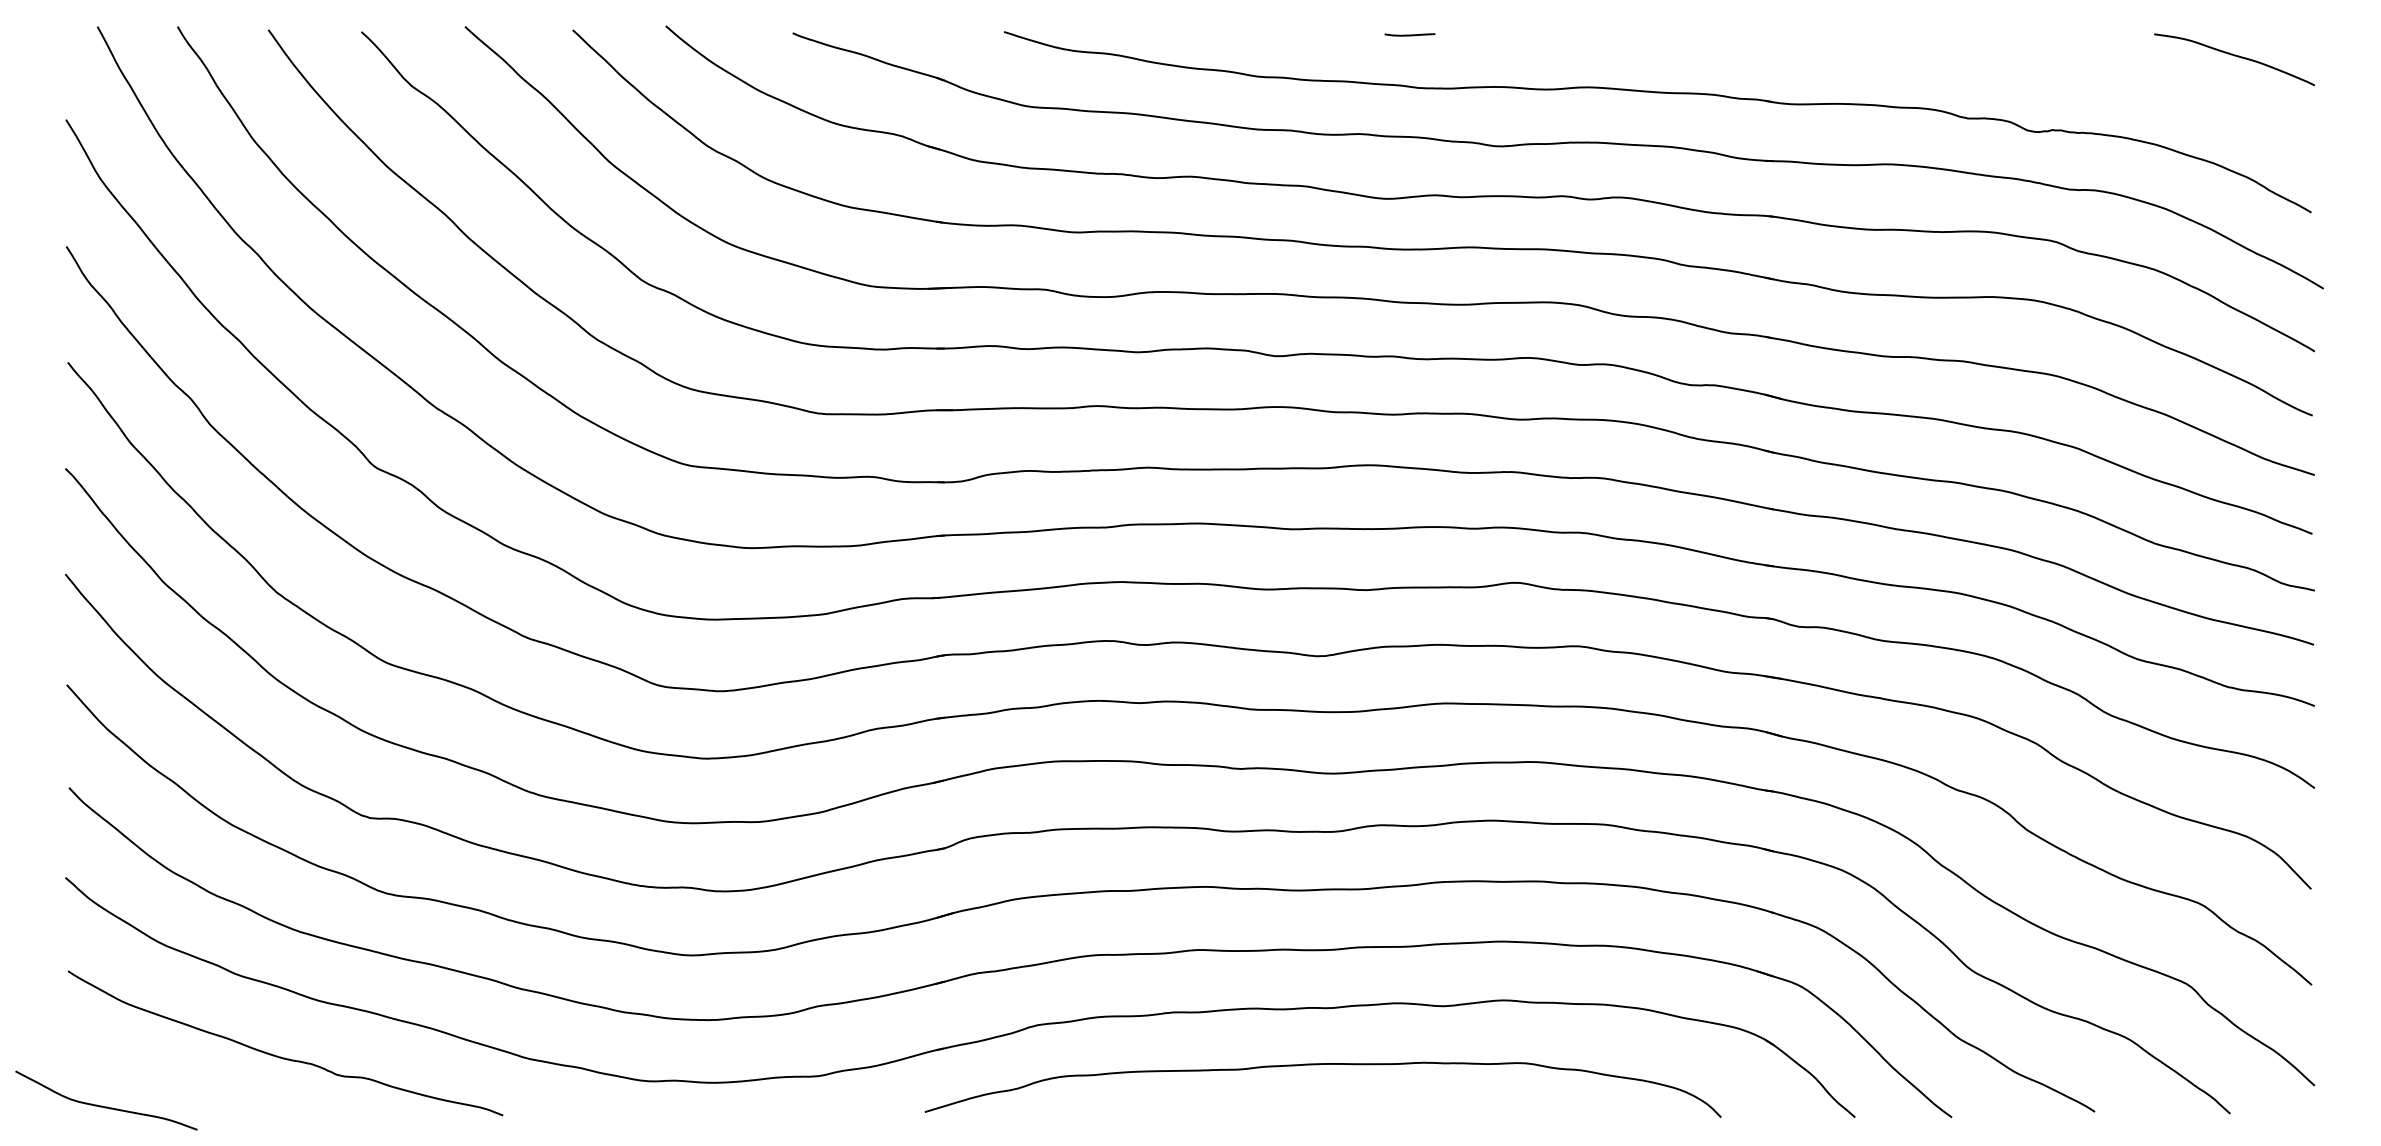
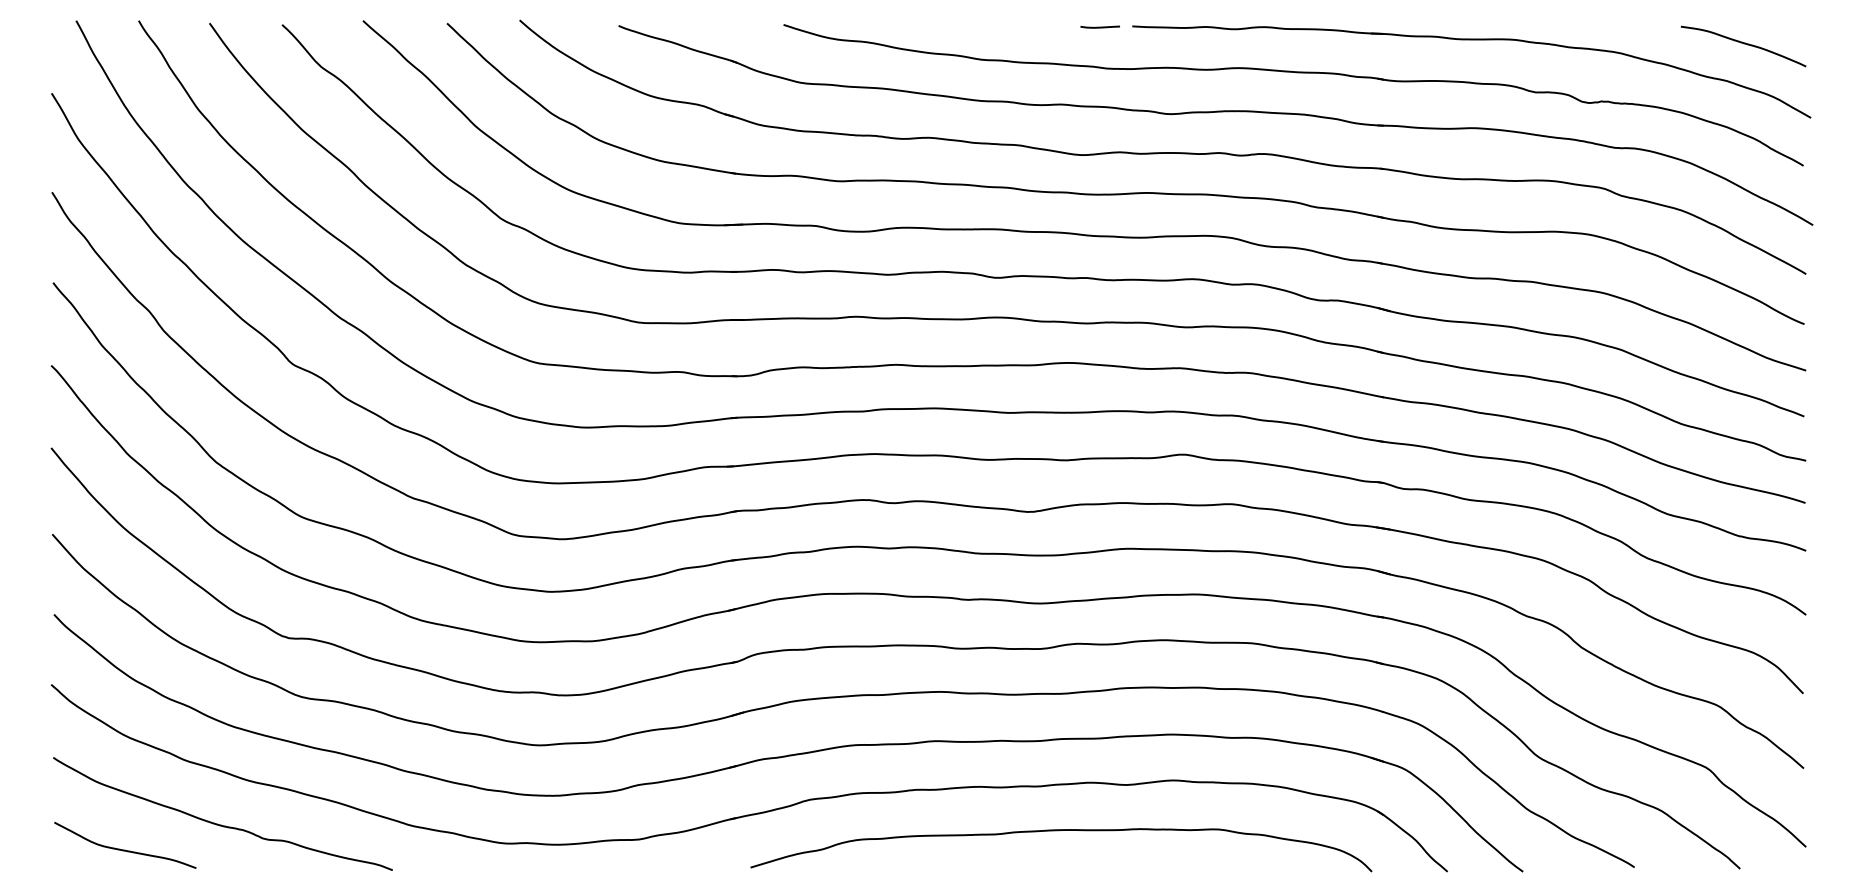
part: (1886, 51) -> (1472, 40), added
curve: (1318, 1065) -> (1057, 831), moved
curve: (106, 1106) -> (125, 849), moved

